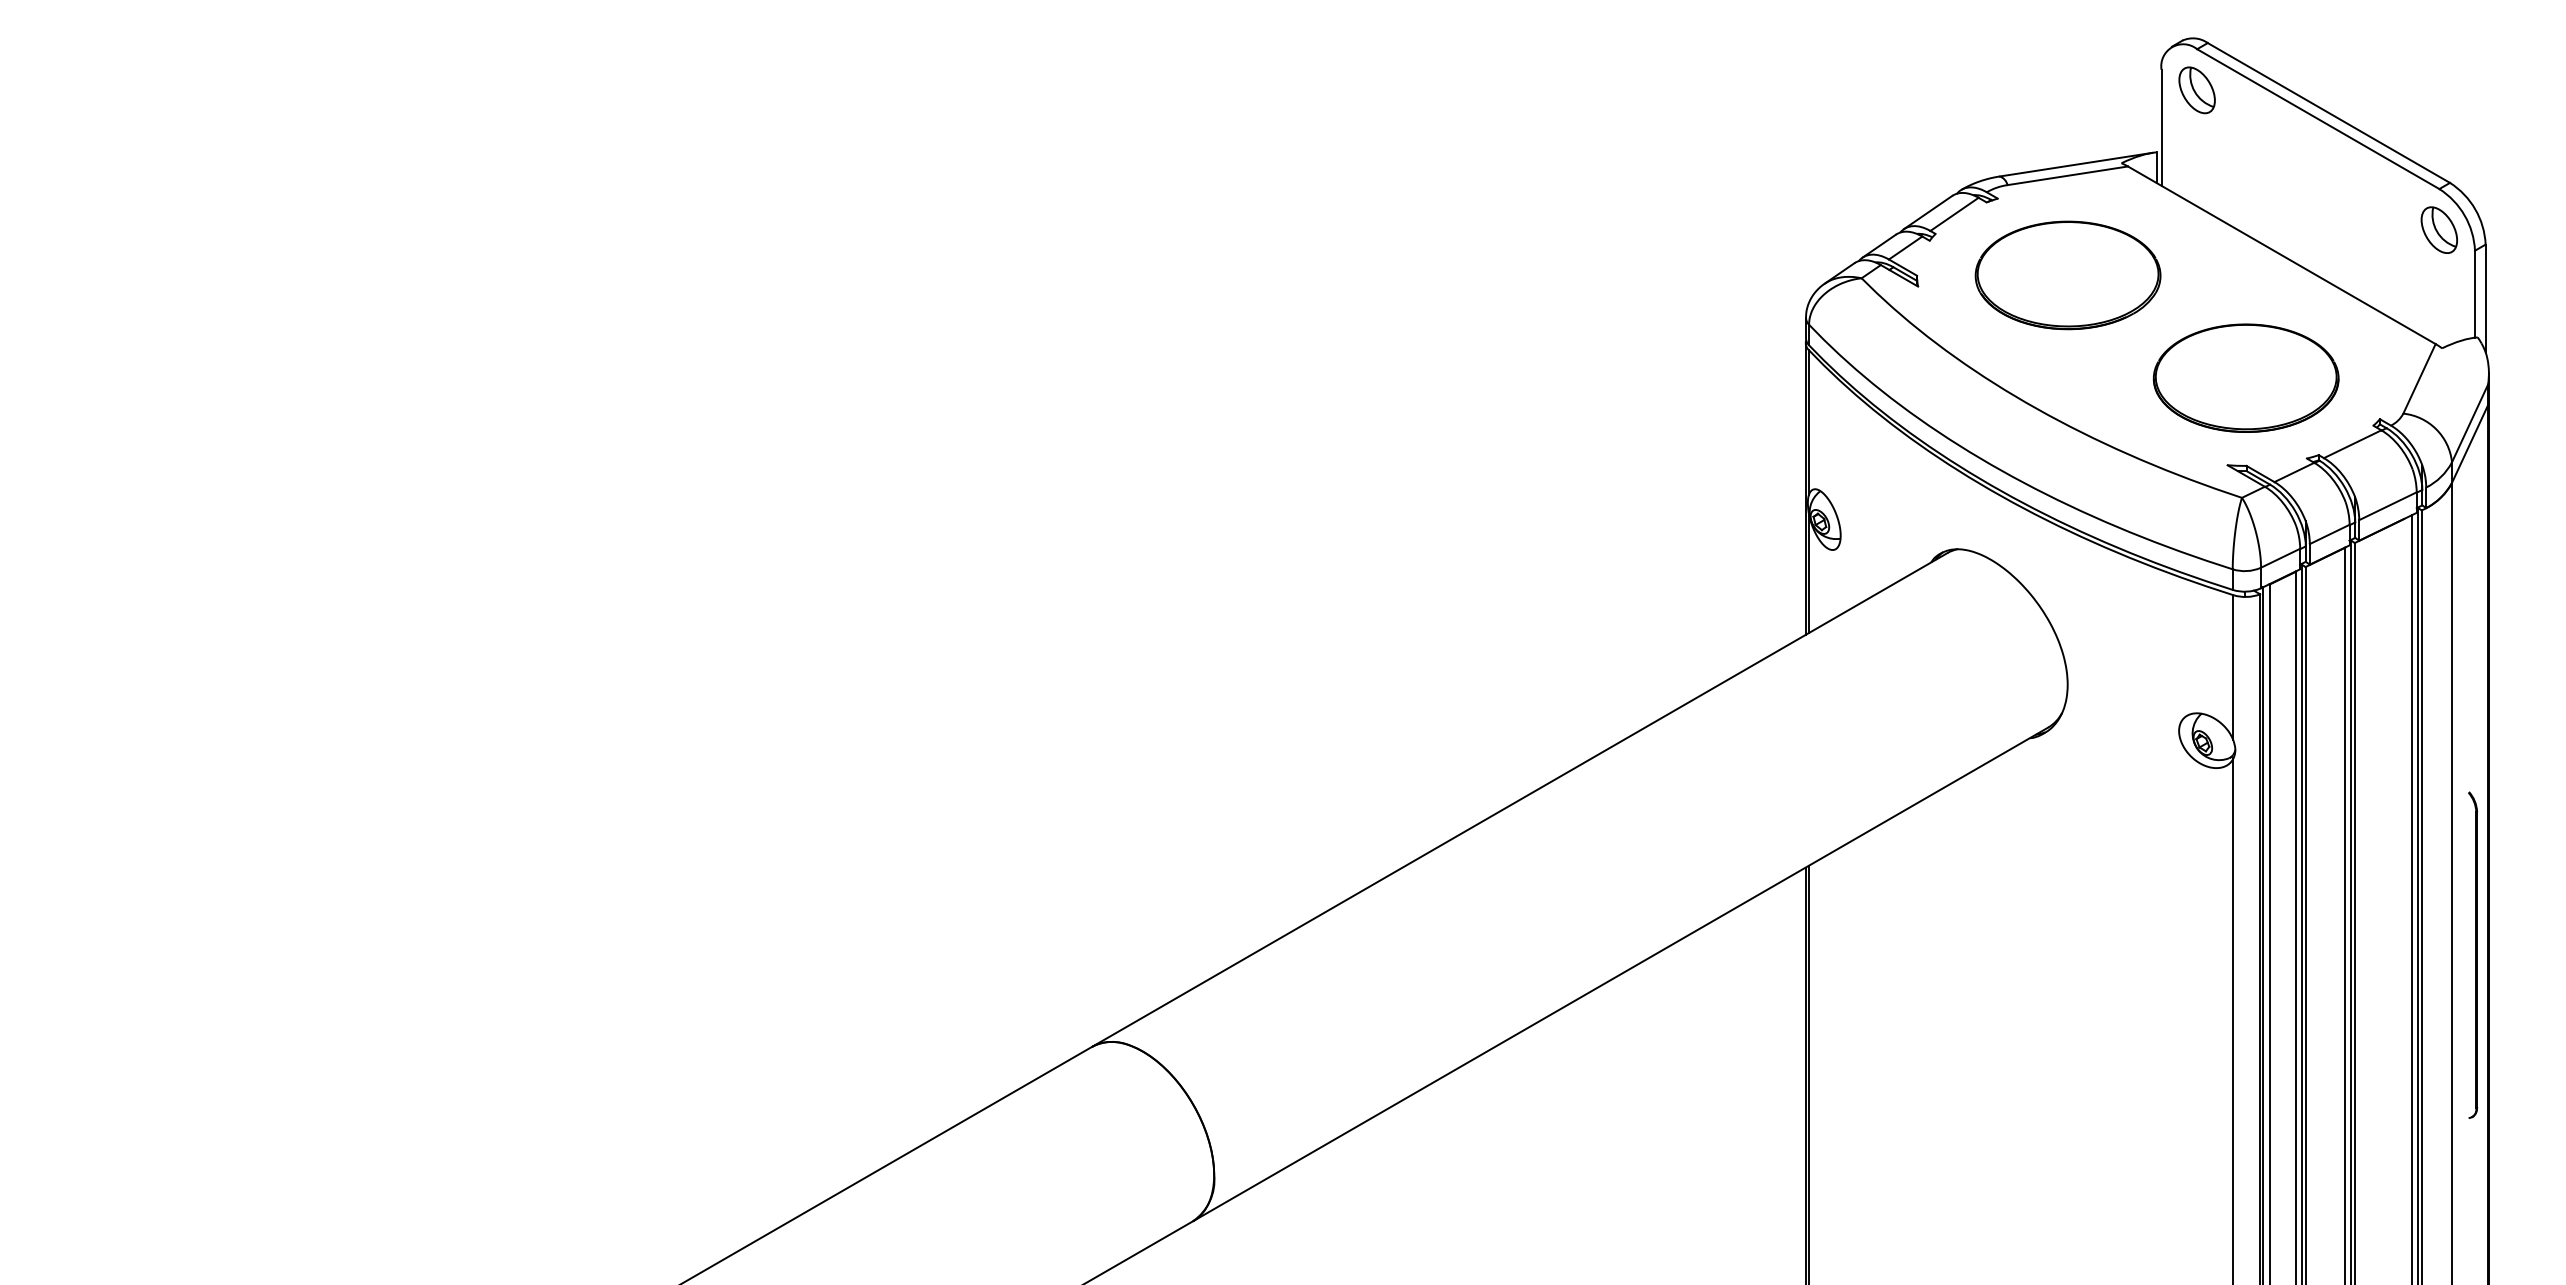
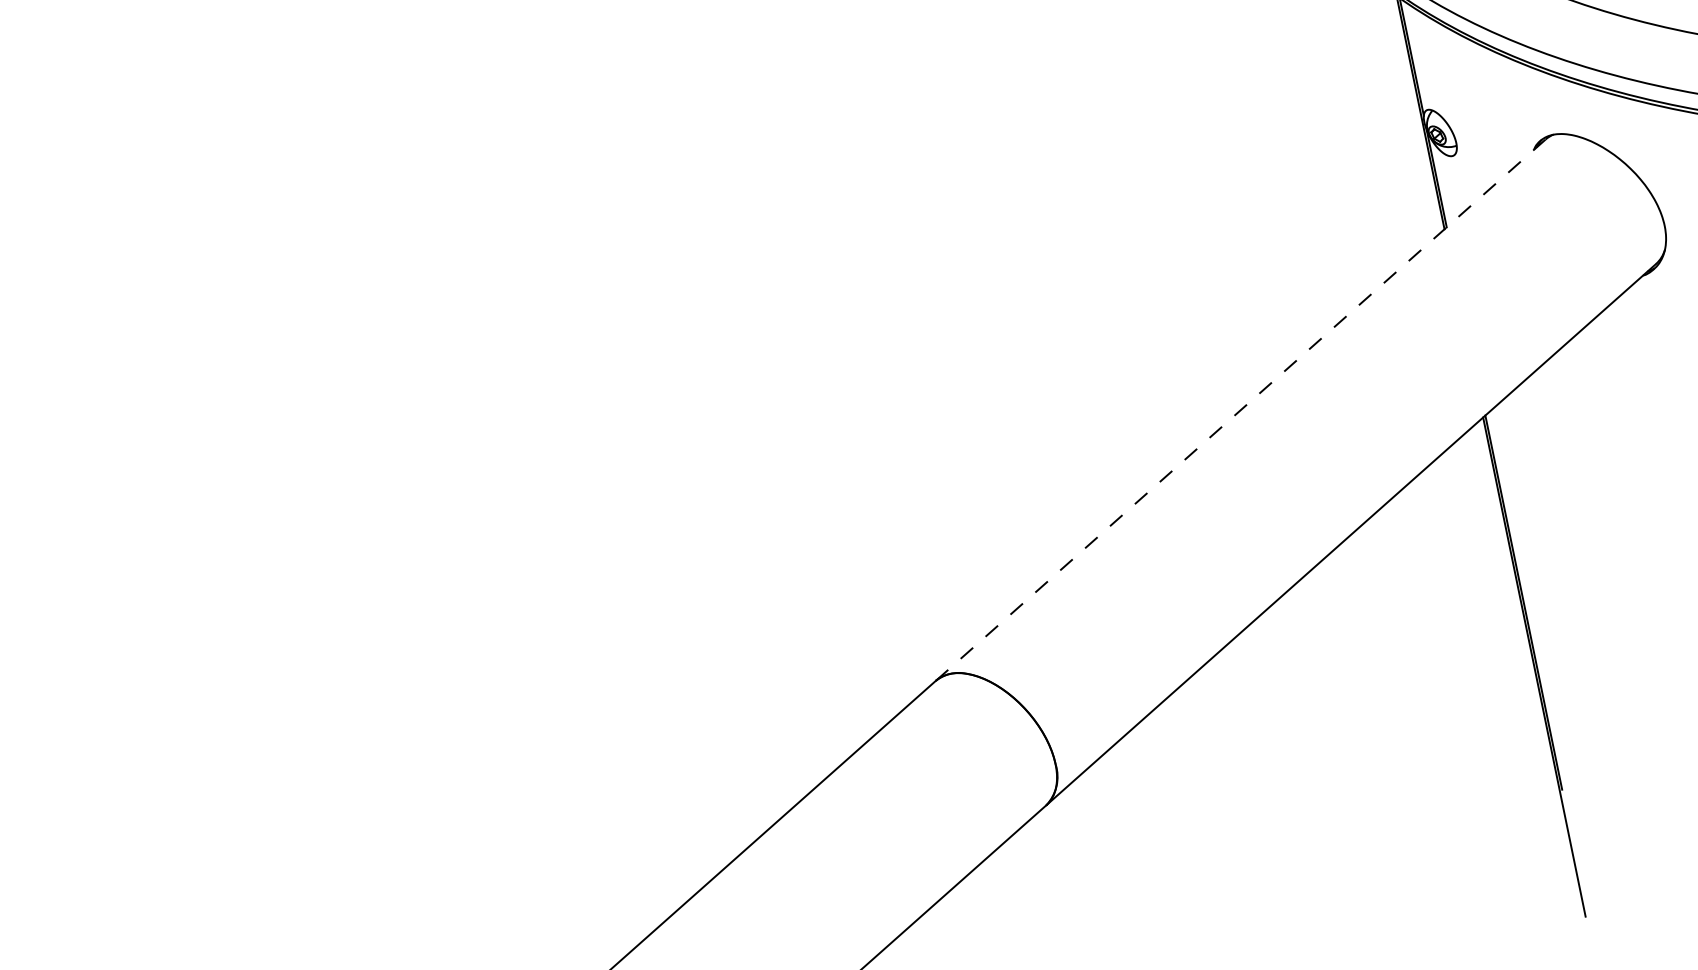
line: (1520, 799) -> (1241, 409), solid -> dashed

